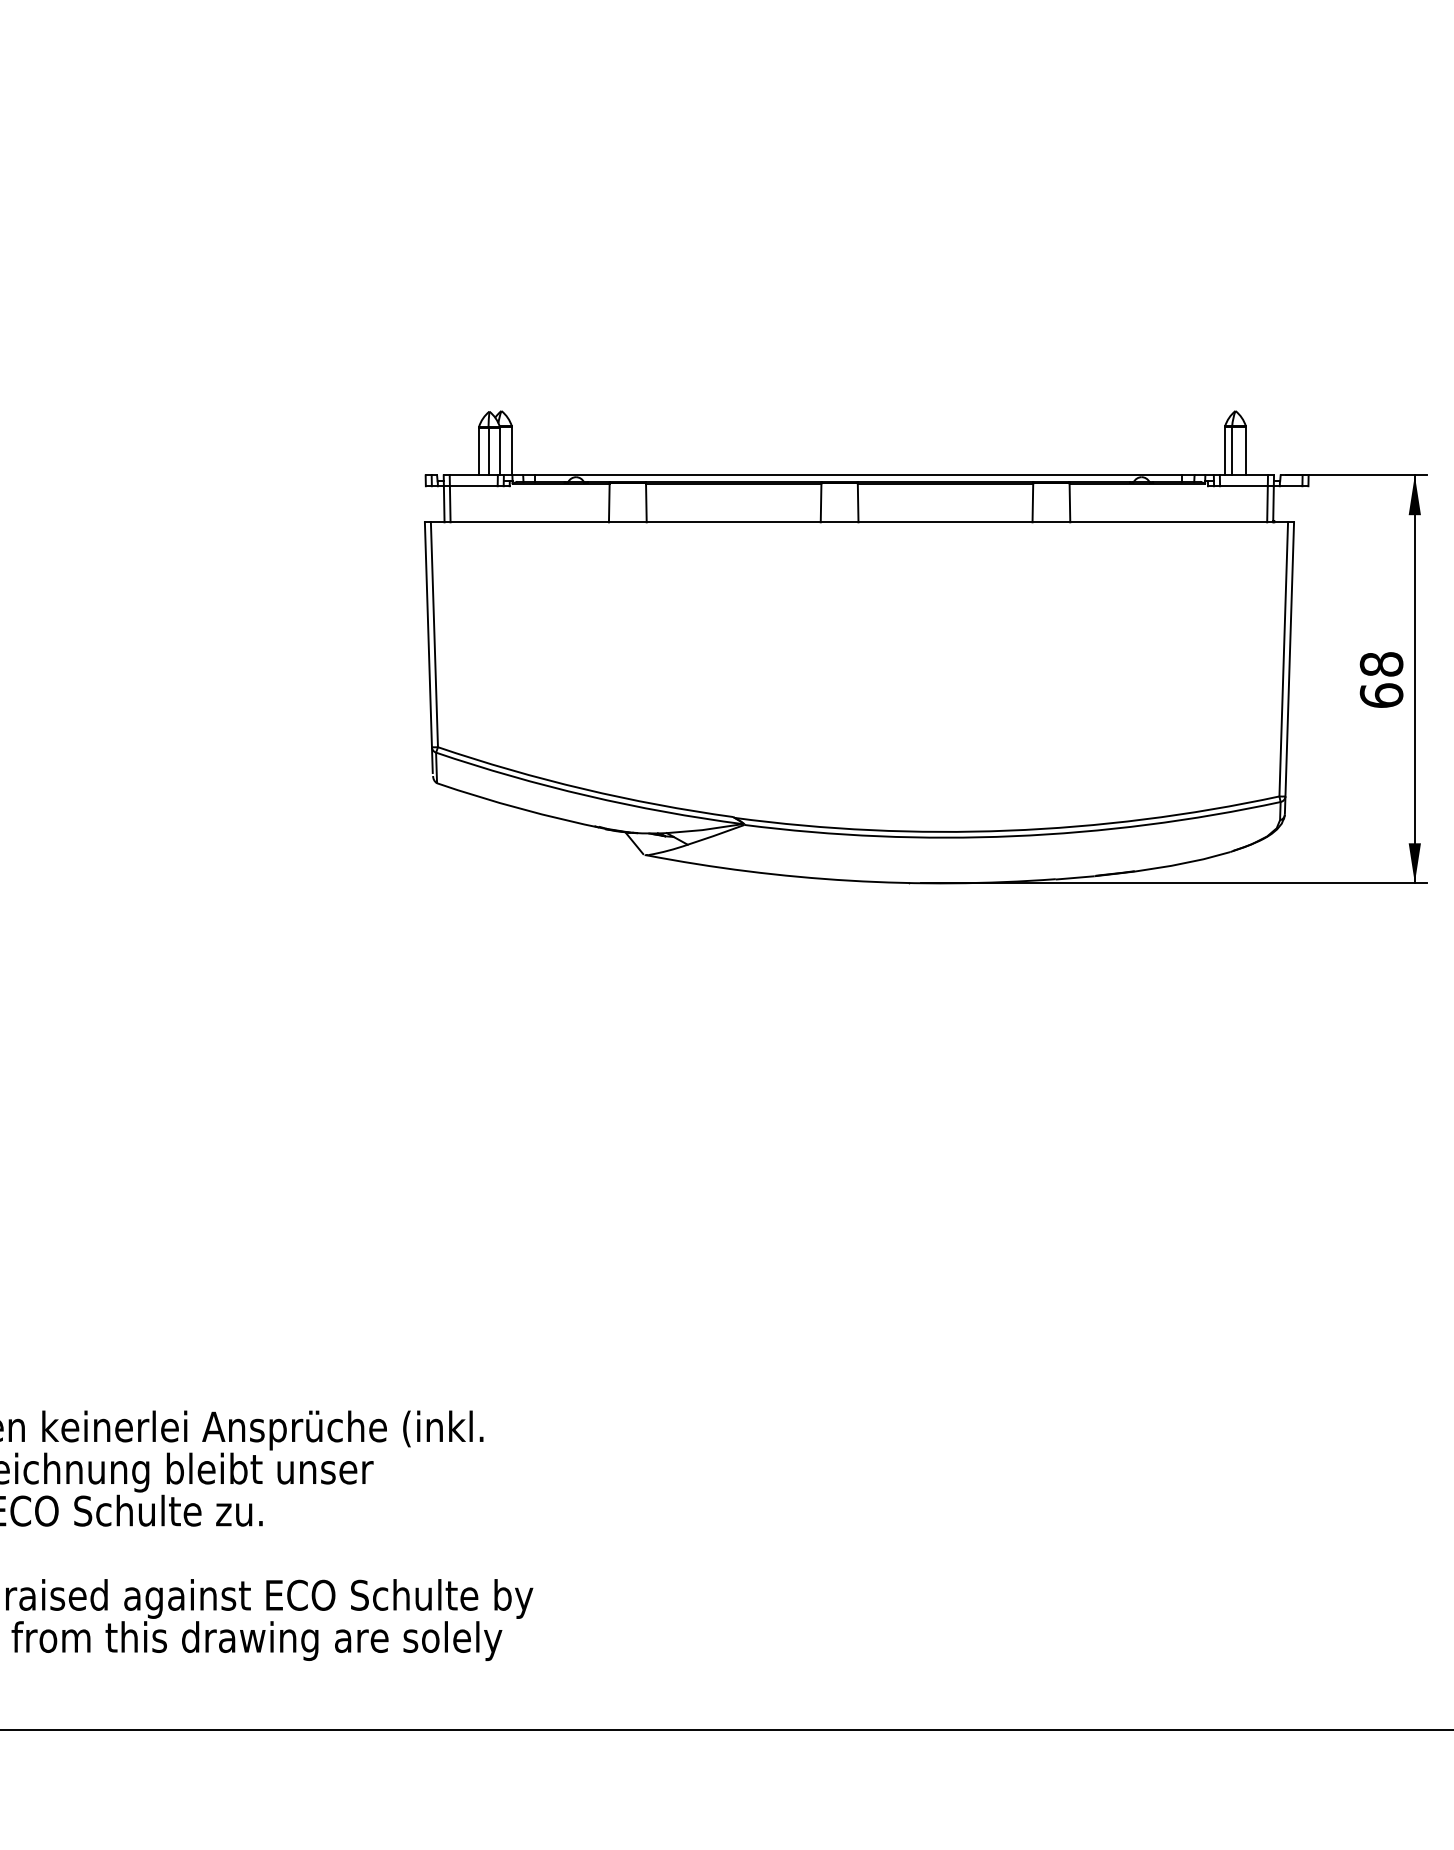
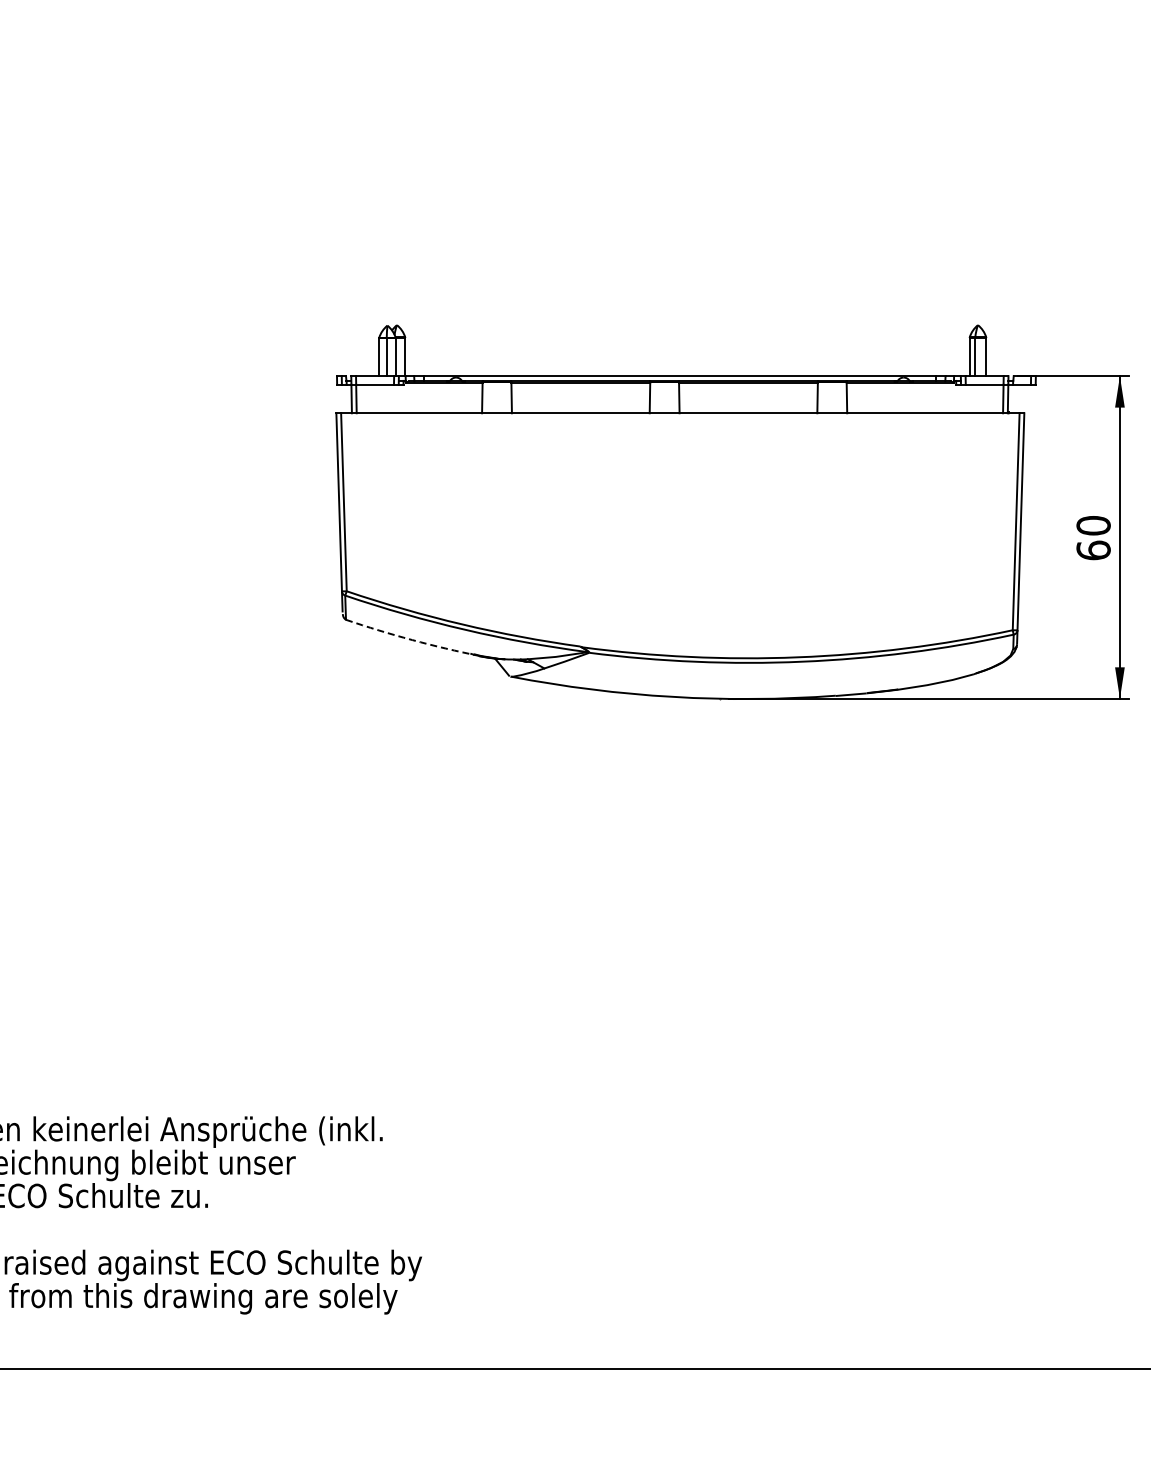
text: (1381, 664) -> (1093, 525), 68 -> 60
arc: (521, 809) -> (412, 640), solid -> dashed

